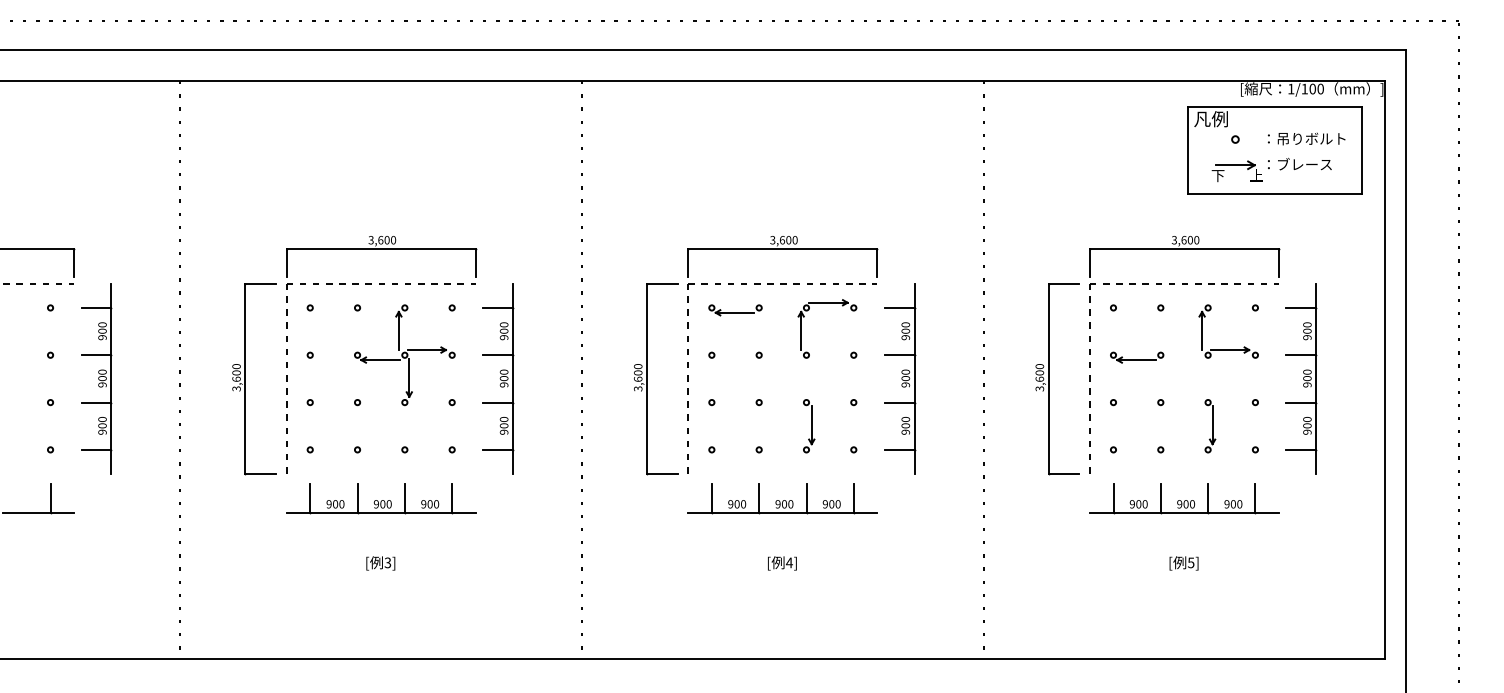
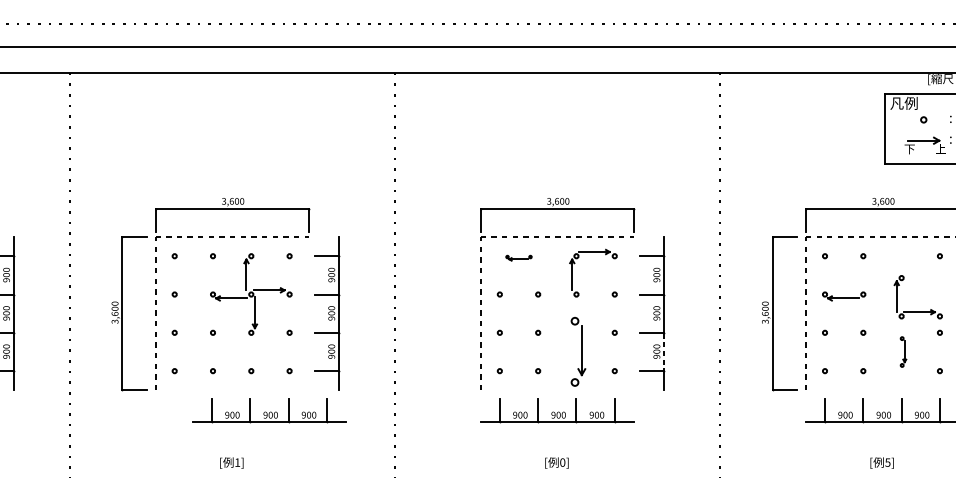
part: (735, 310) -> (519, 258), size x0.6
part: (1228, 349) -> (918, 311), moved
part: (647, 379) -> (447, 314), removed
part: (809, 426) -> (578, 352), size x1.6
line: (914, 426) -> (663, 352), solid -> dashed
part: (1210, 426) -> (903, 352), size x0.7
part: (381, 498) -> (269, 410), moved
text: (387, 562) -> (237, 462), 3] -> 1]
text: (789, 562) -> (562, 462), 4] -> 0]

